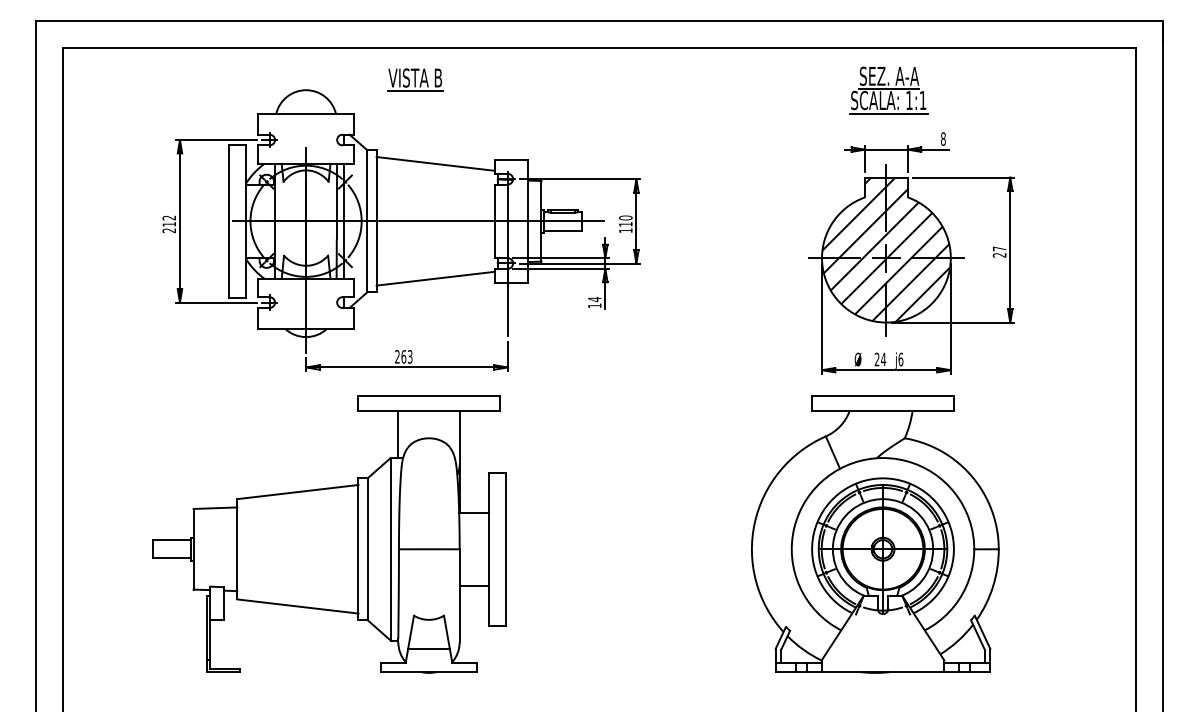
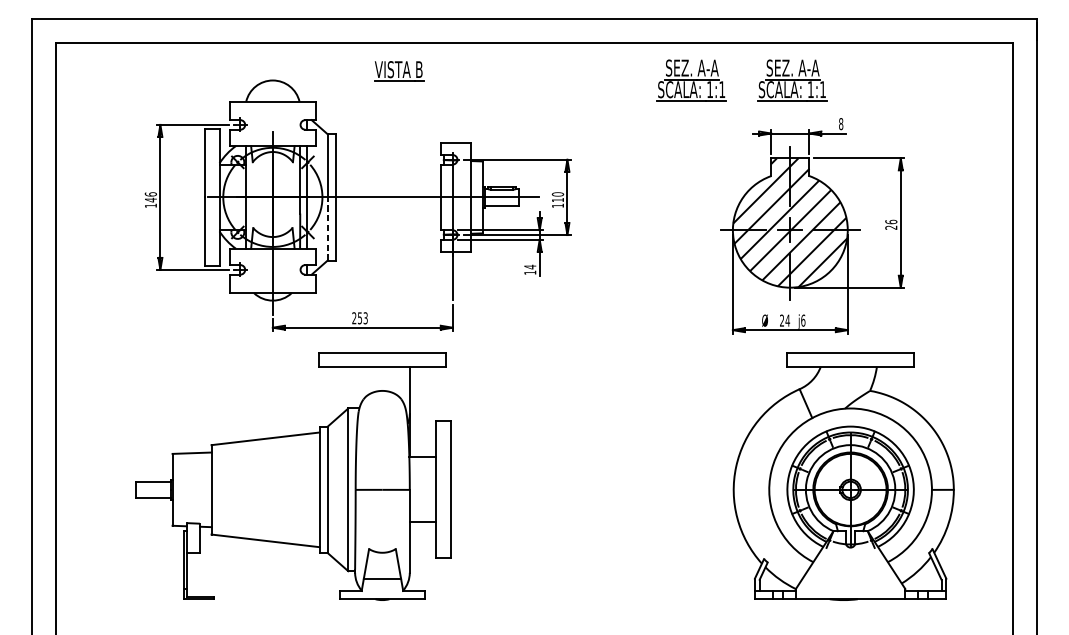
part: (415, 79) -> (398, 70), moved
part: (775, 90) -> (691, 80), added
line: (435, 163) -> (388, 145), removed
text: (169, 224) -> (151, 200), 212 -> 146
text: (999, 248) -> (891, 221), 27 -> 26
line: (367, 256) -> (327, 228), solid -> dashed
line: (435, 278) -> (388, 248), removed
text: (403, 356) -> (359, 317), 263 -> 253
line: (398, 434) -> (355, 387), removed
part: (875, 534) -> (843, 476), moved

